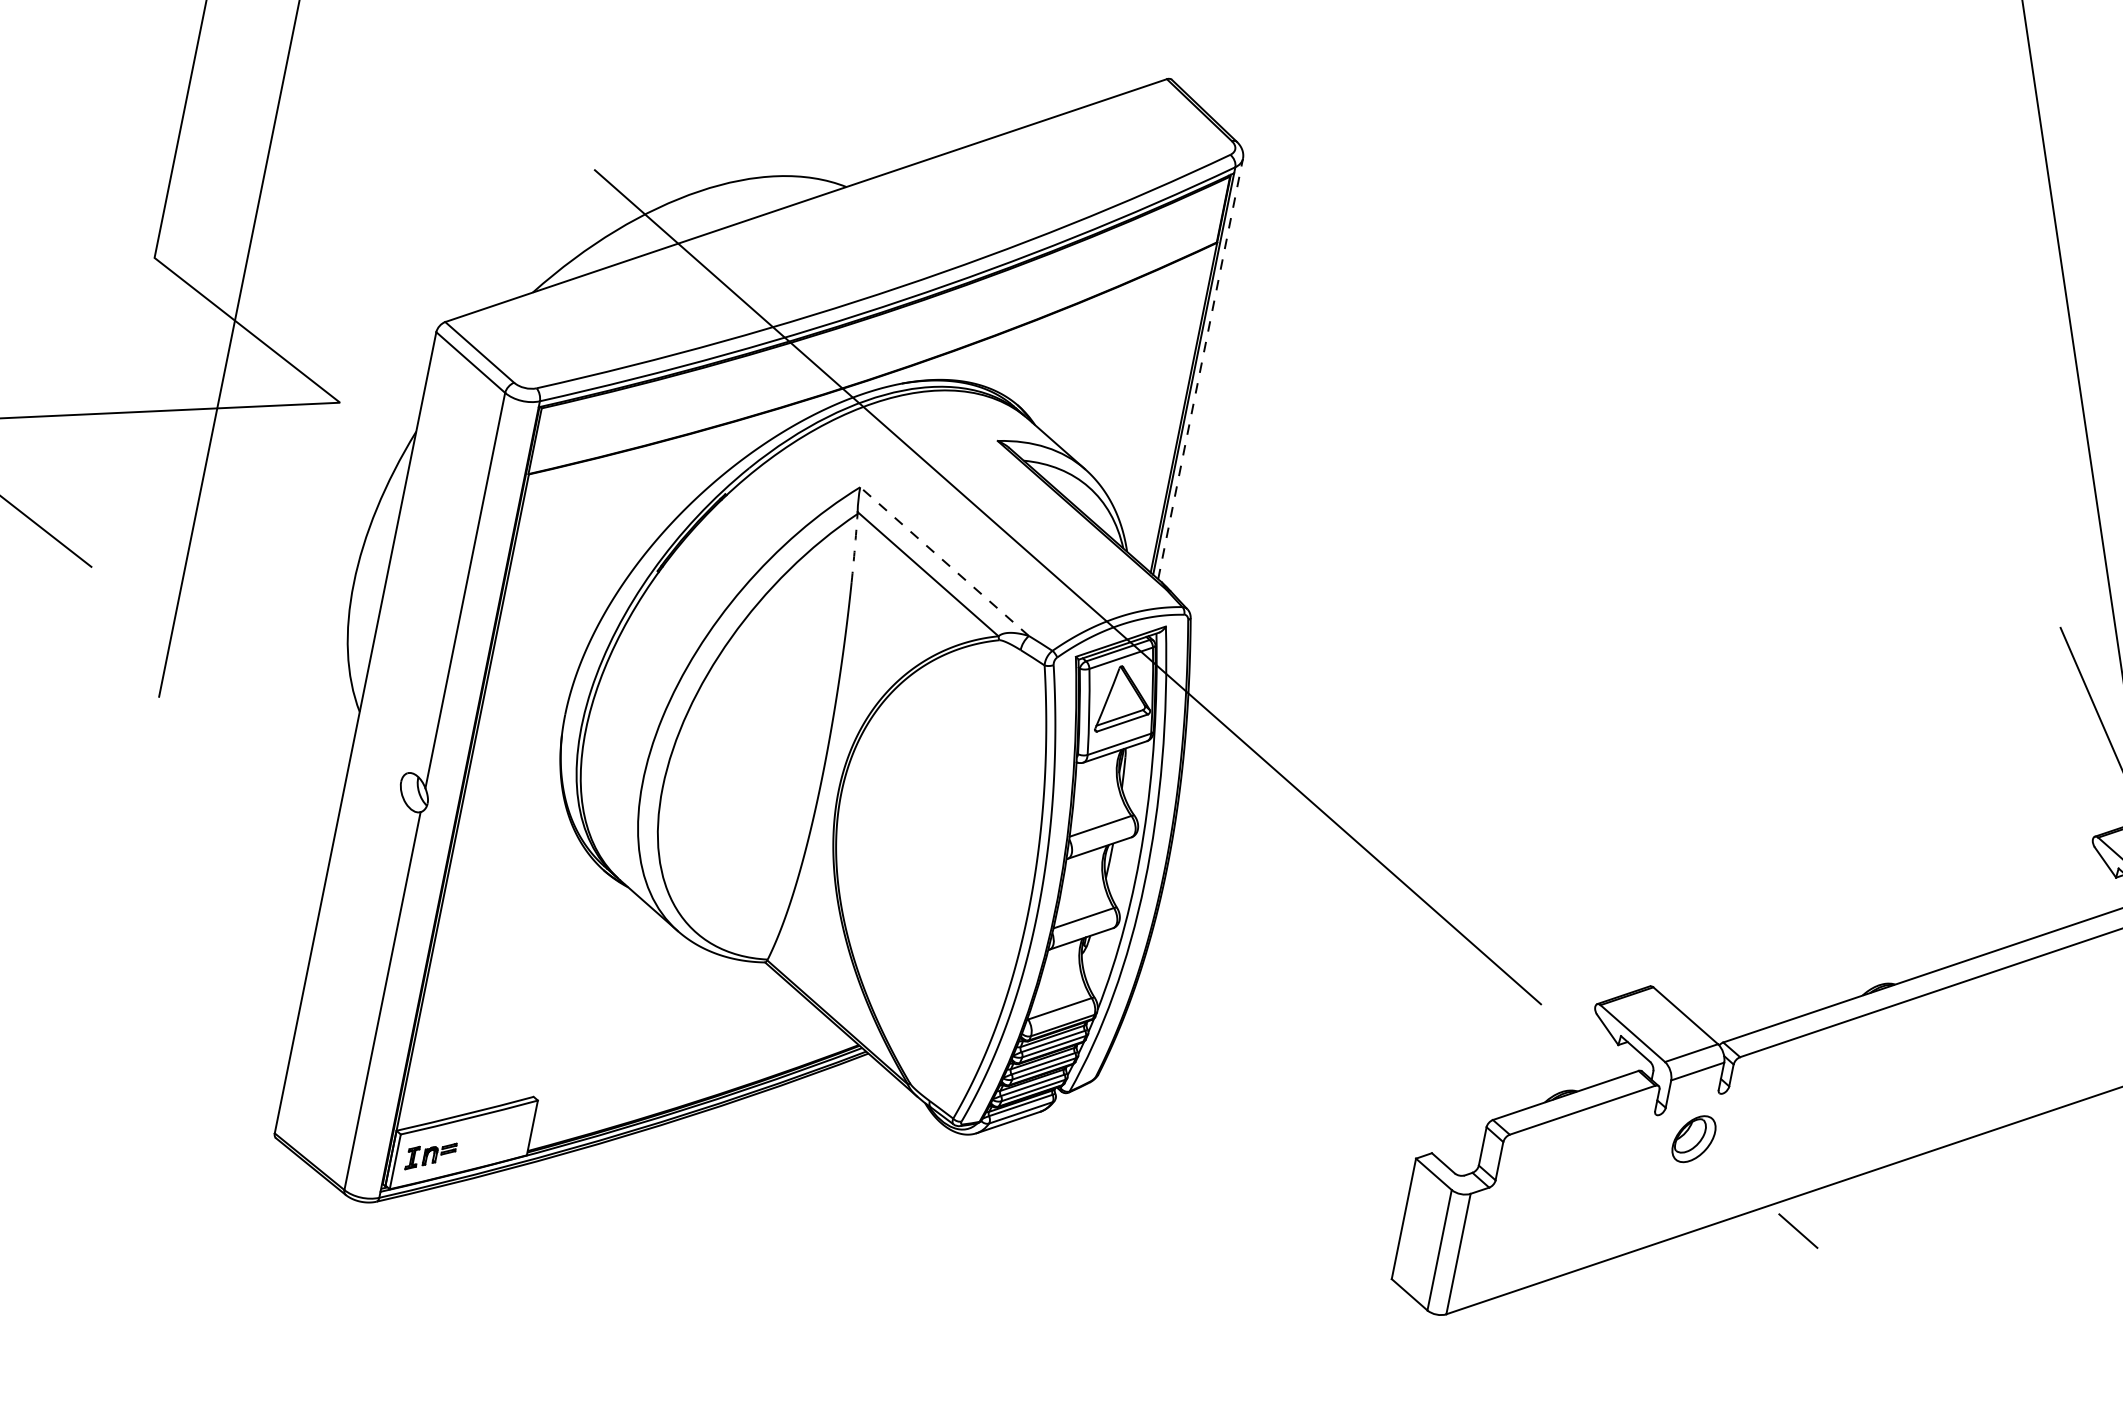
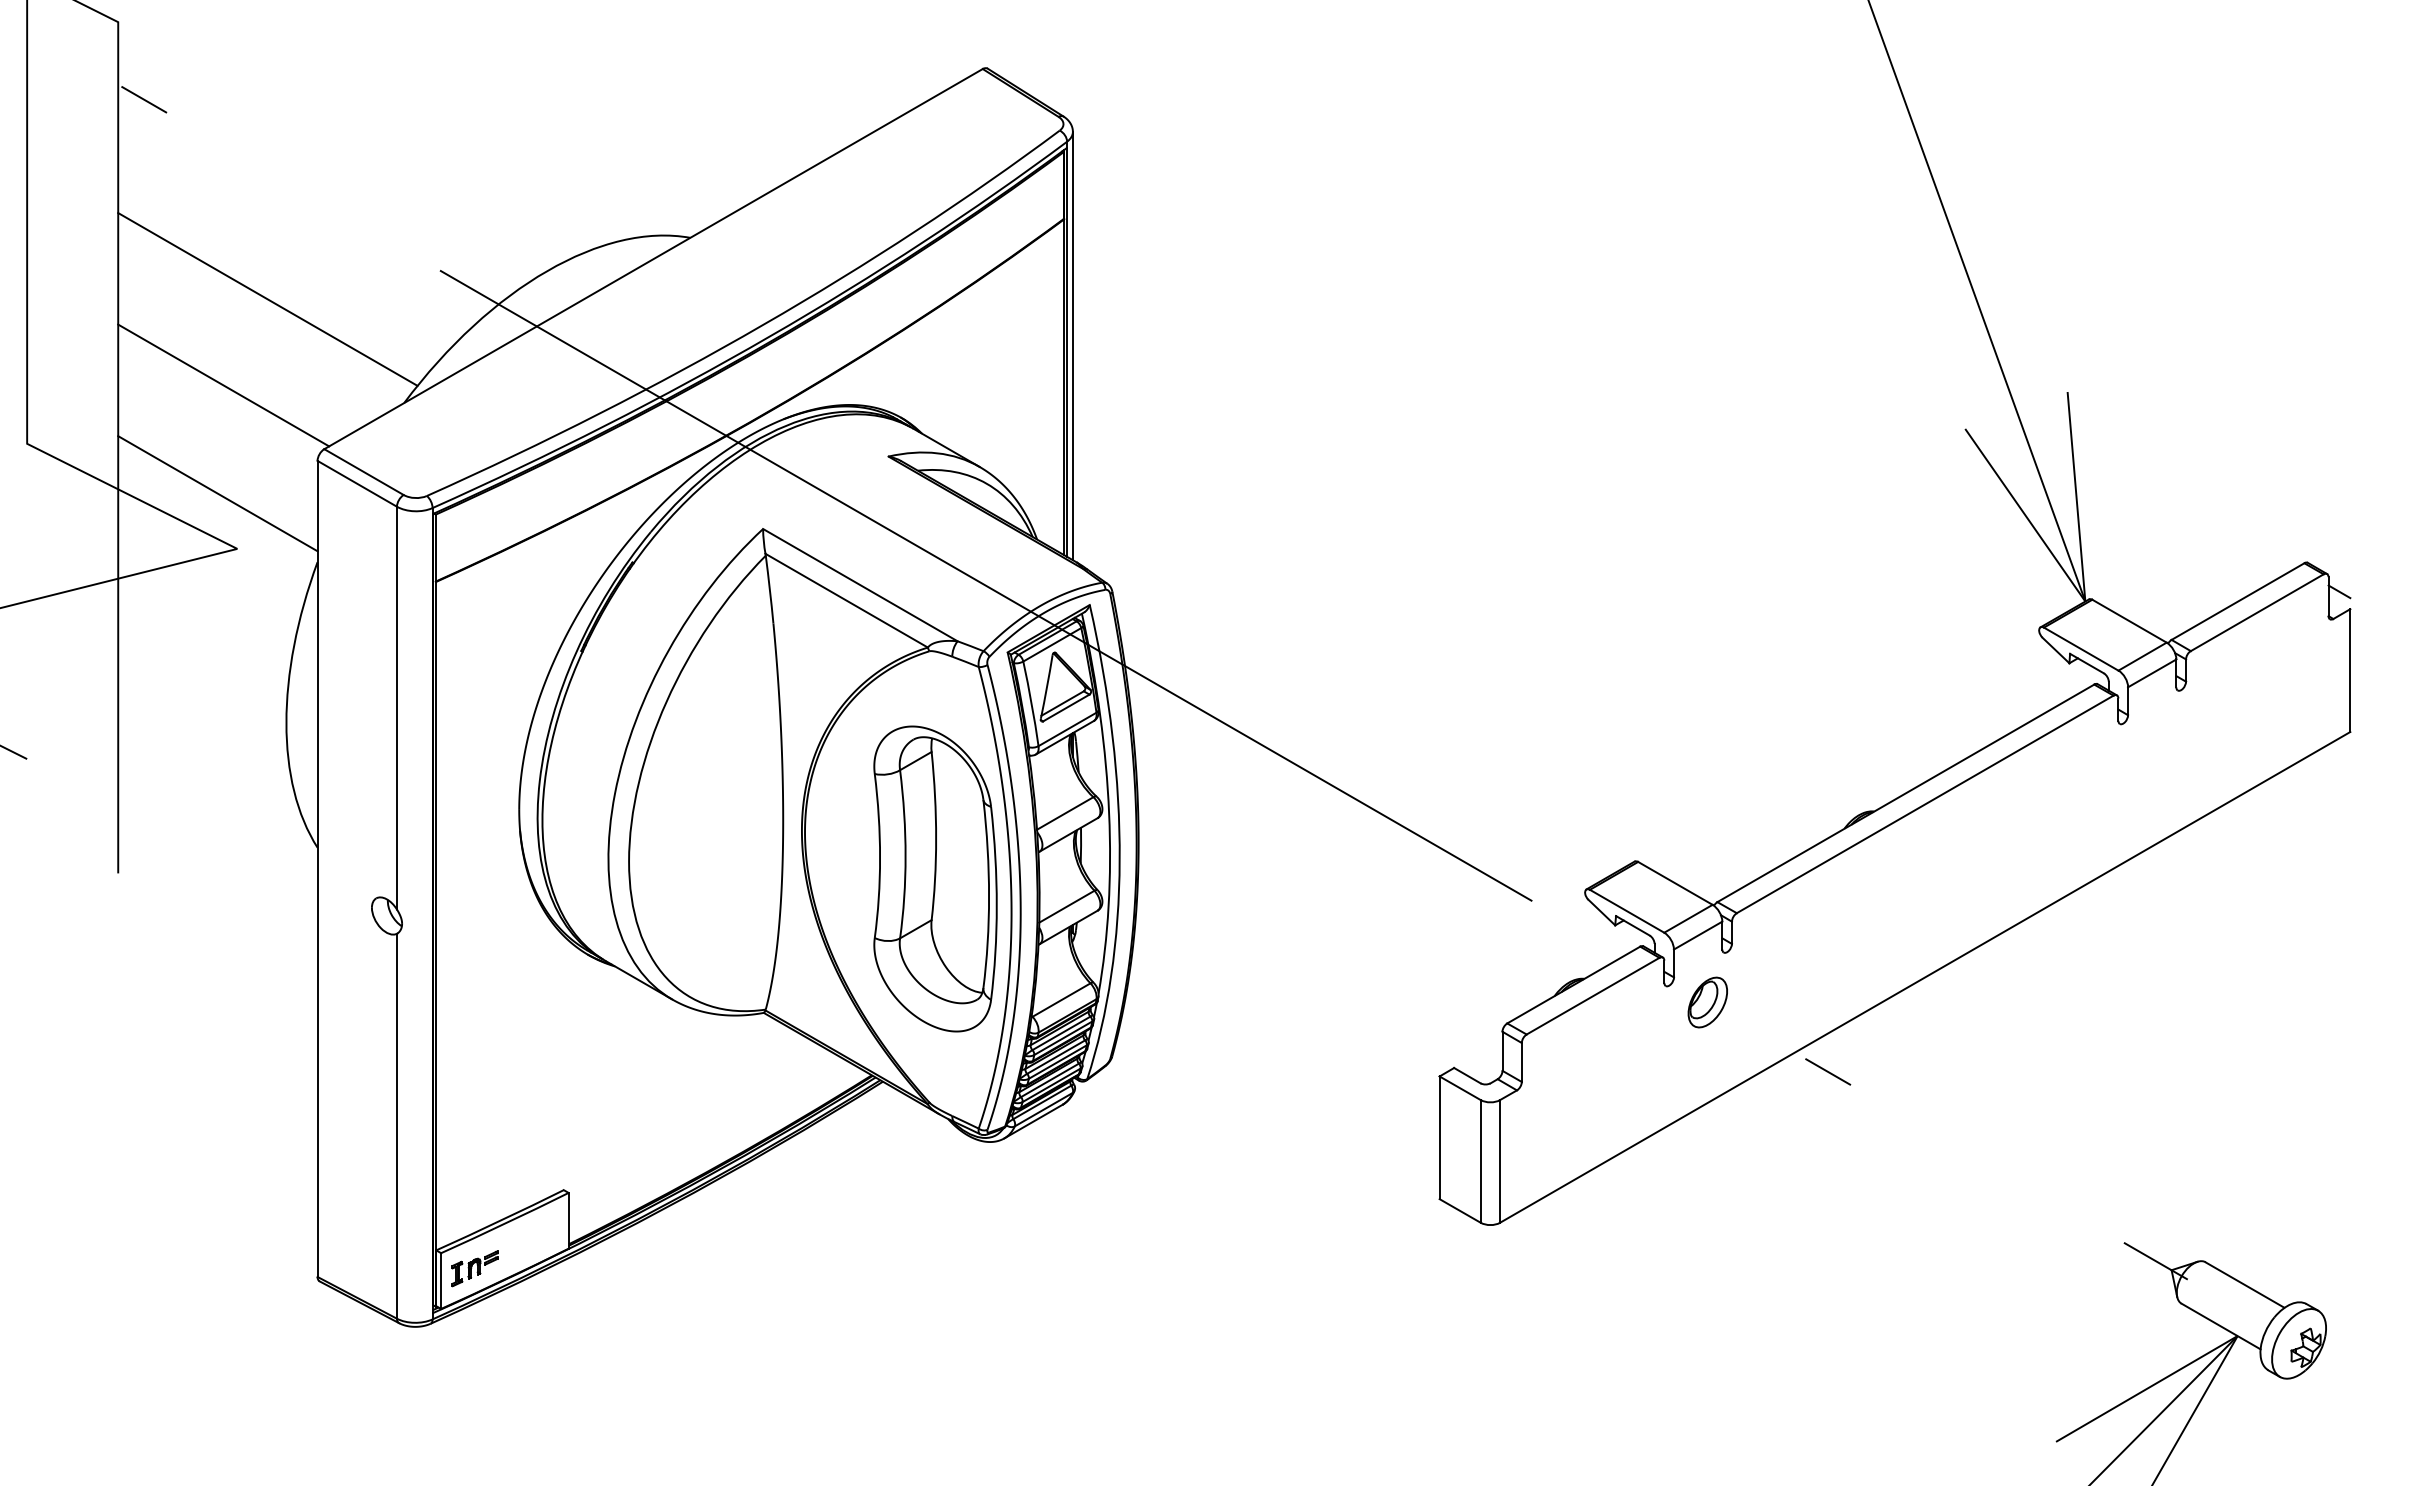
line: (419, 163) -> (267, 299), added
line: (358, 239) -> (223, 385), added
line: (331, 344) -> (217, 493), added
line: (1200, 368) -> (1072, 345), dashed -> solid
arc: (854, 547) -> (769, 589), dashed -> solid
line: (943, 560) -> (859, 584), dashed -> solid
part: (960, 864) -> (935, 878), added

